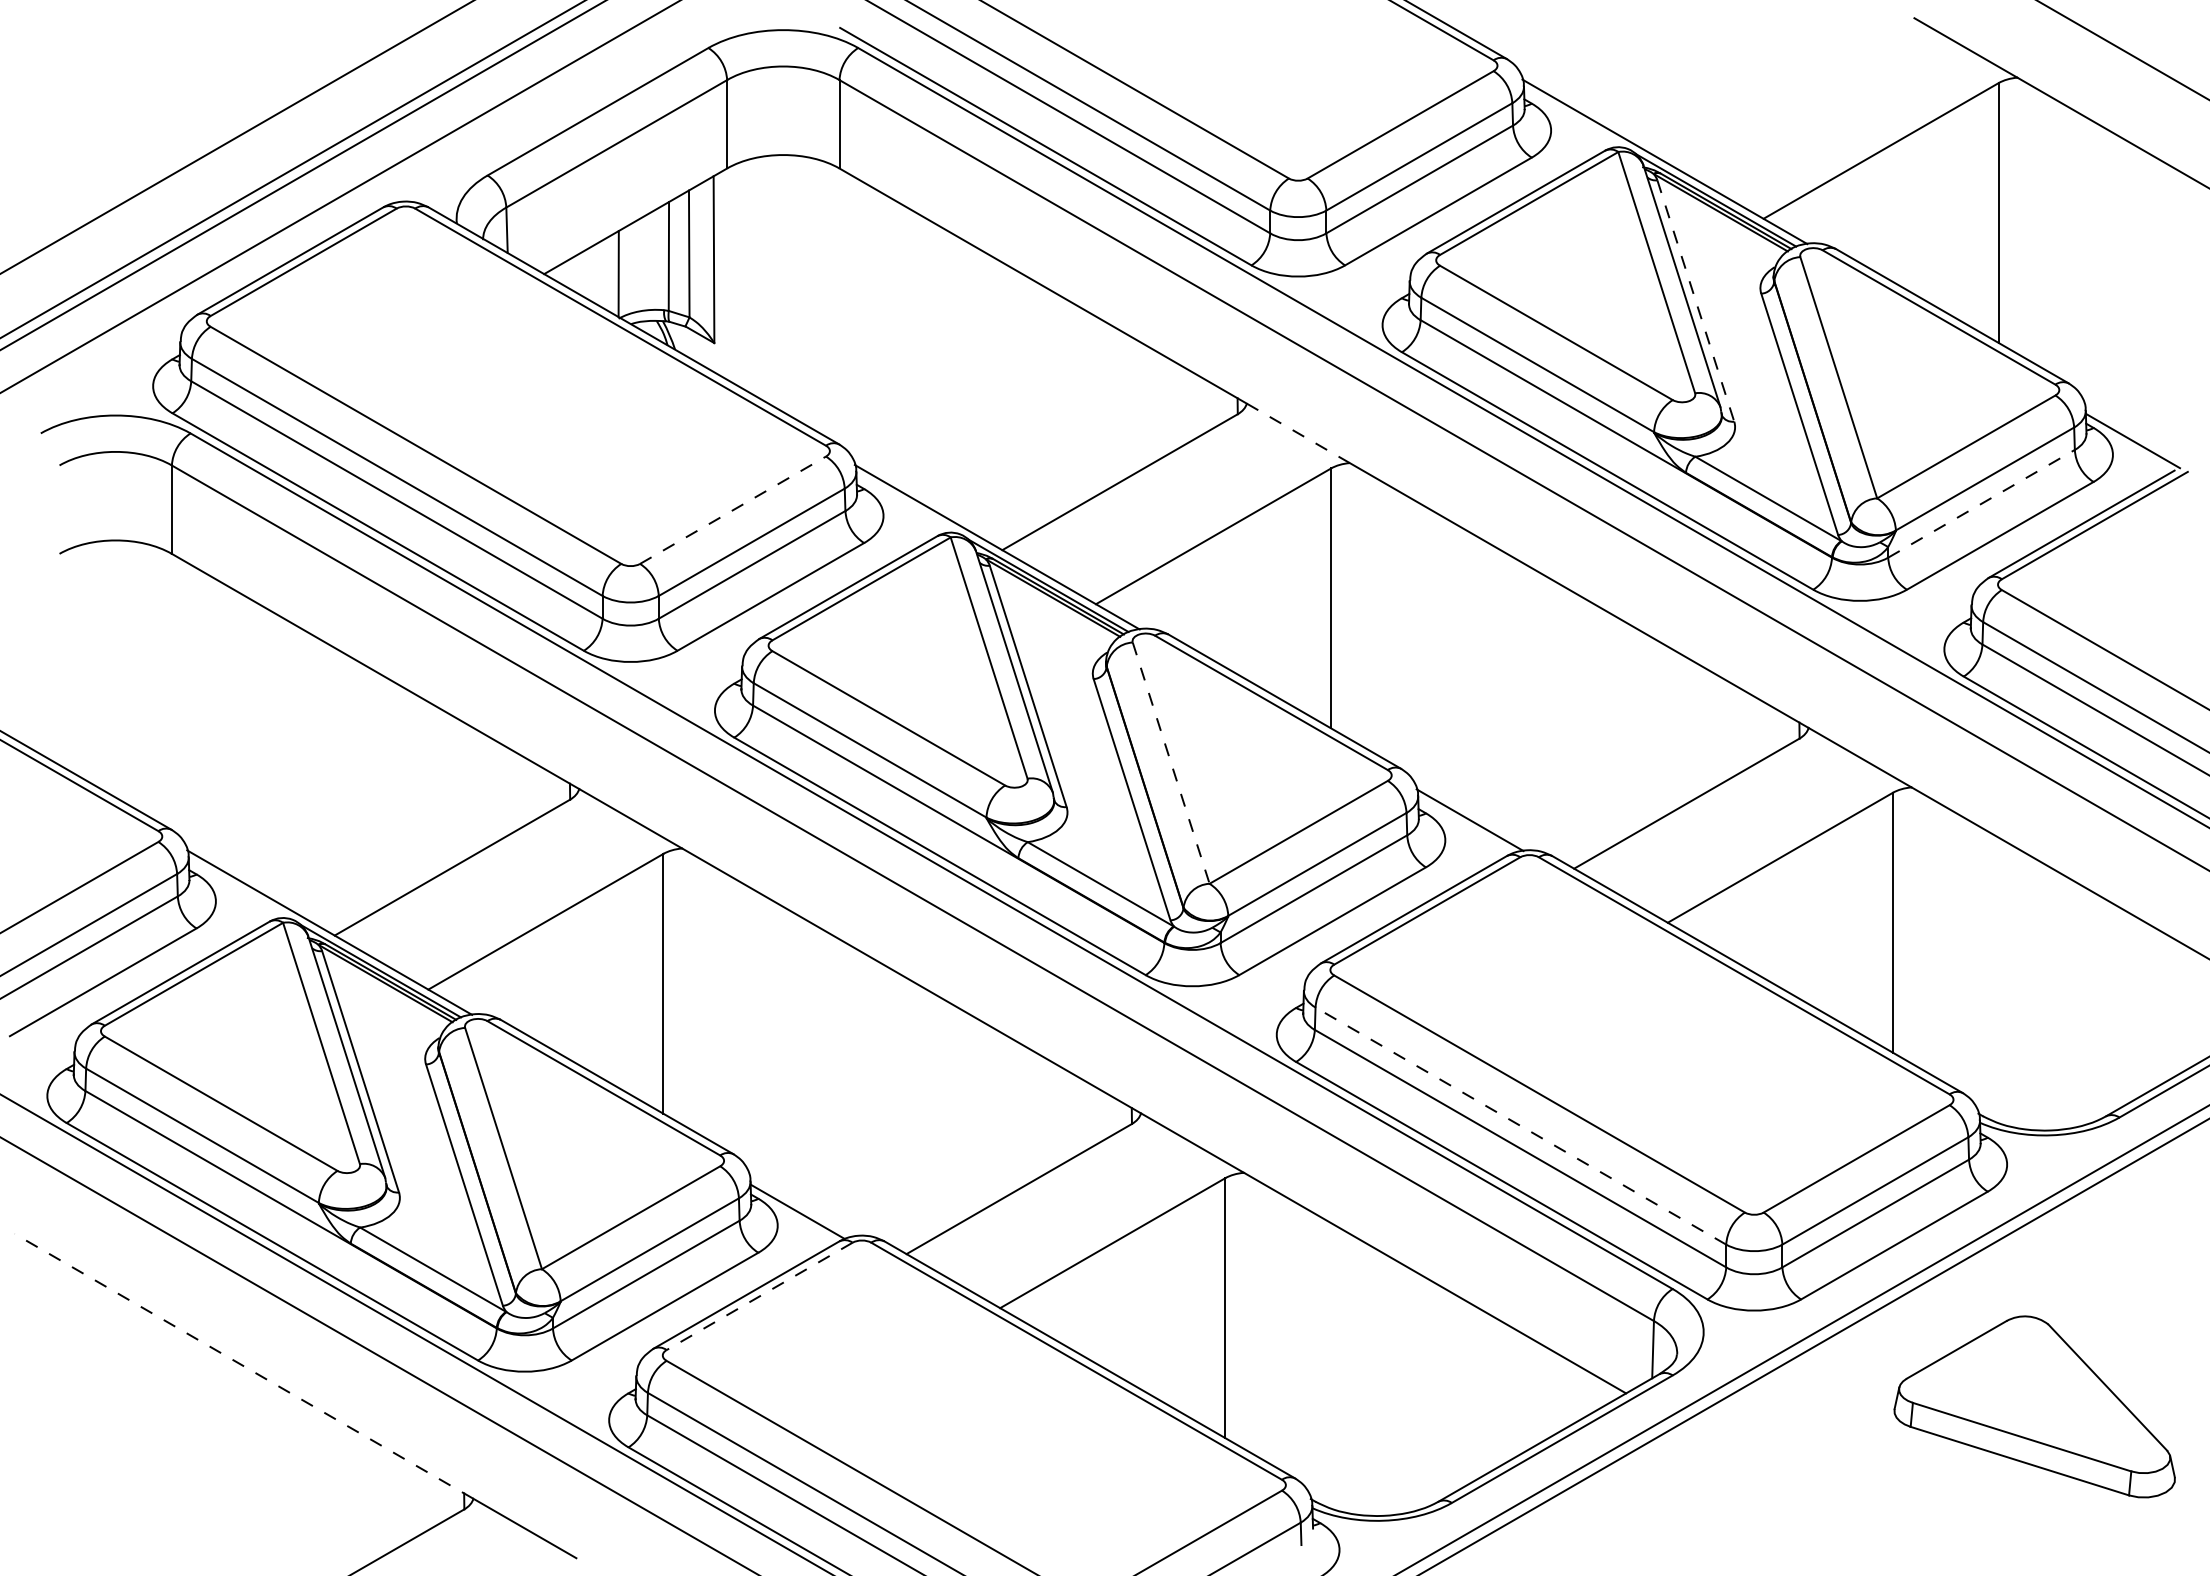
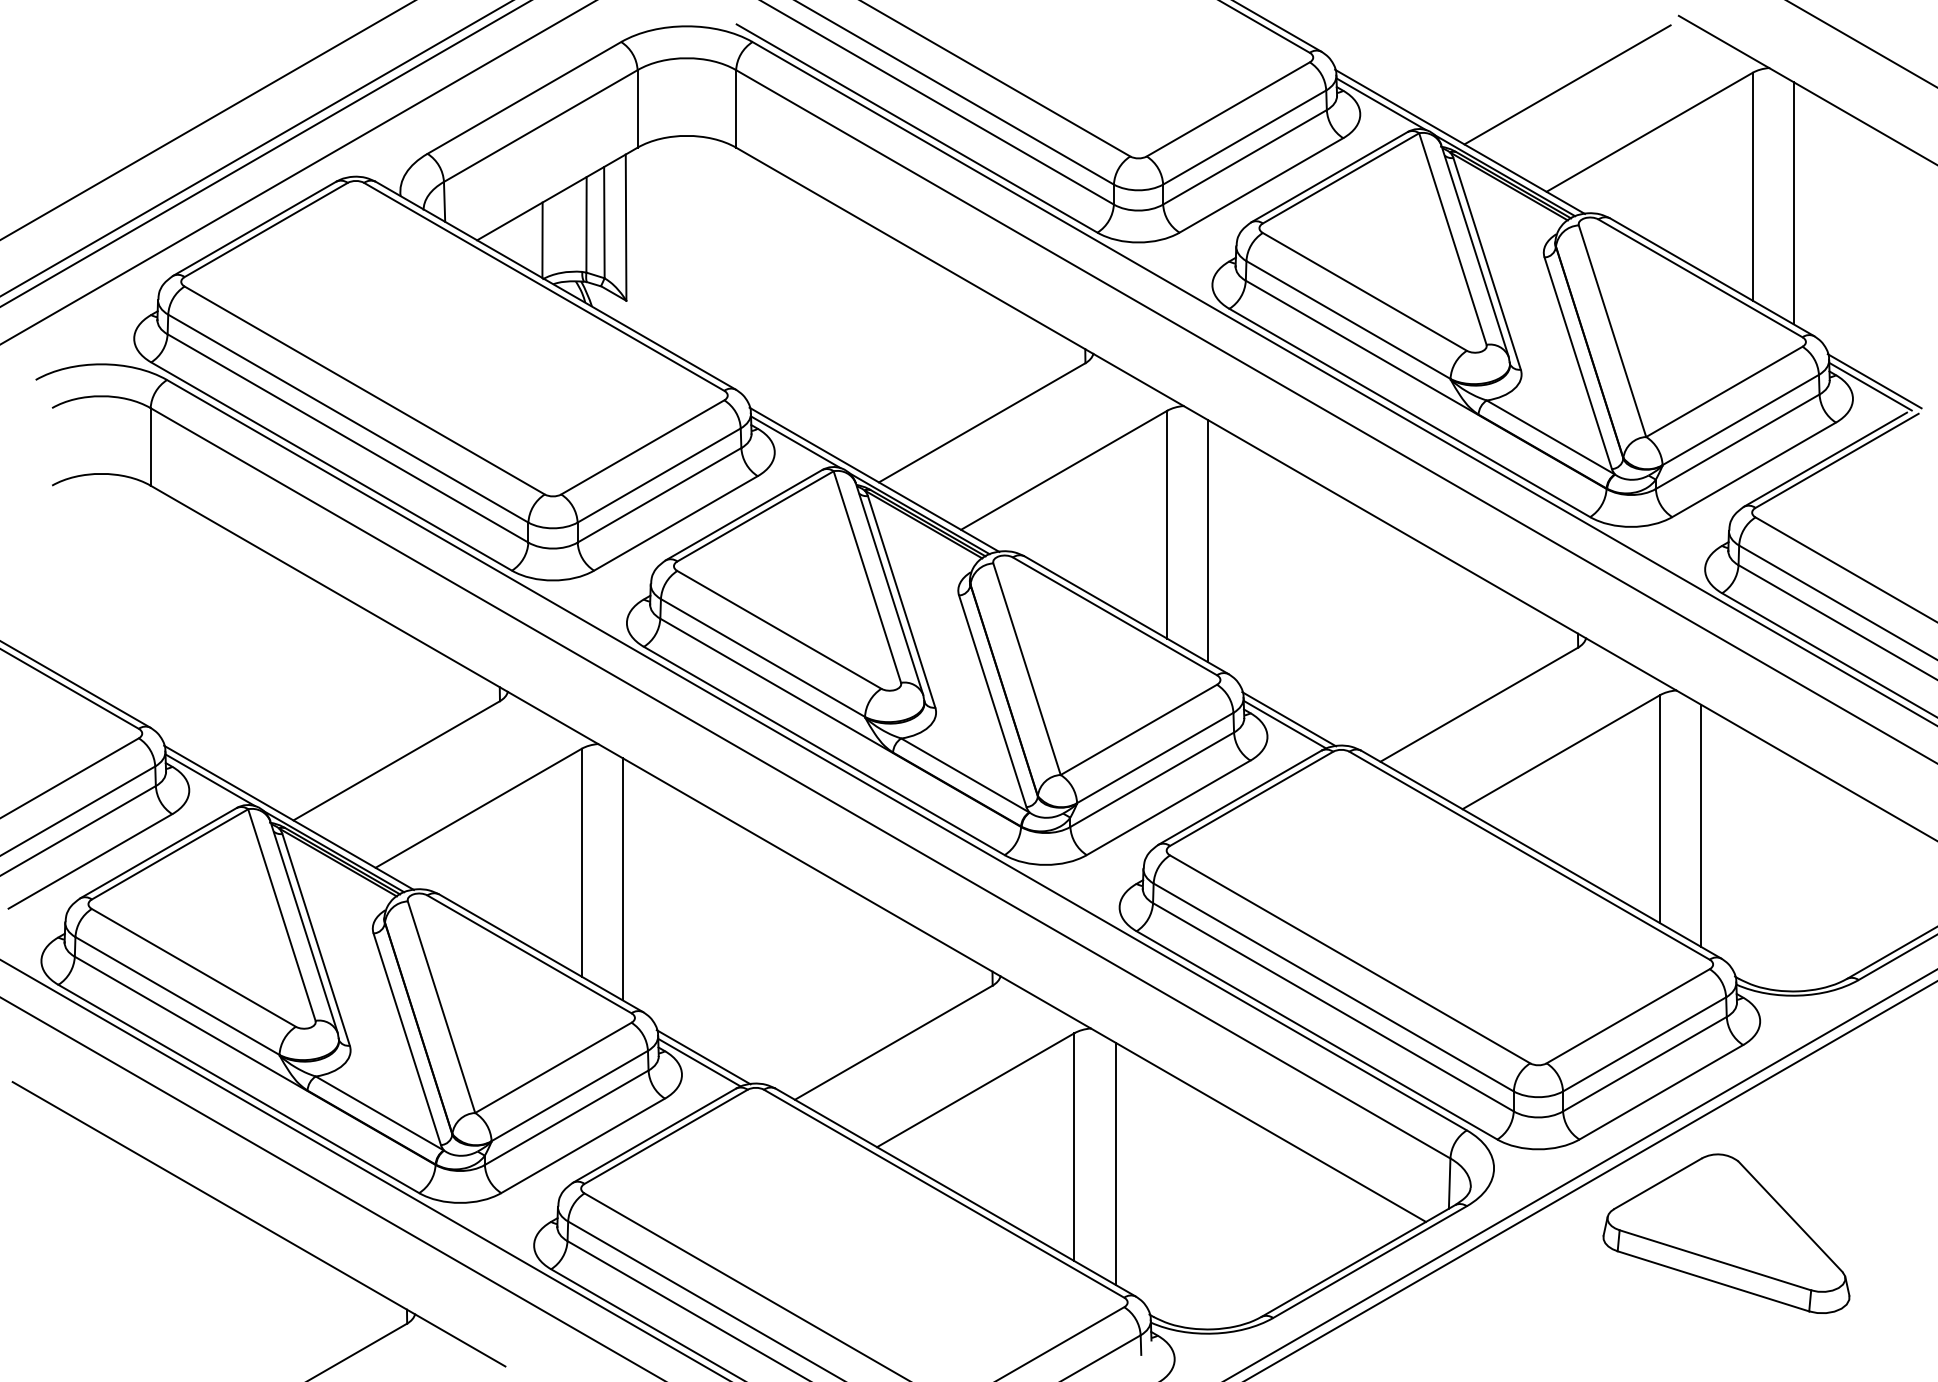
line: (1787, 96) -> (1567, 84), added
line: (1574, 118) -> (1380, 103), added
line: (2045, 231) -> (1793, 202), added
line: (1695, 300) -> (1486, 263), dashed -> solid
line: (1298, 433) -> (1138, 380), dashed -> solid
line: (2137, 434) -> (1874, 380), added
line: (907, 503) -> (795, 441), added
line: (1981, 503) -> (1737, 441), dashed -> solid
line: (733, 510) -> (643, 447), dashed -> solid
line: (1377, 617) -> (1207, 541), added
line: (1171, 763) -> (1027, 669), dashed -> solid
line: (1465, 826) -> (1285, 724), added
line: (239, 889) -> (209, 780), added
line: (1939, 941) -> (1700, 825), added
line: (710, 1002) -> (623, 879), added
line: (1520, 1125) -> (1333, 986), dashed -> solid
line: (802, 1205) -> (703, 1057), added
line: (759, 1296) -> (665, 1136), dashed -> solid
line: (1272, 1327) -> (1115, 1164), added
line: (244, 1366) -> (214, 1198), dashed -> solid
part: (2034, 1406) -> (1726, 1233), moved

